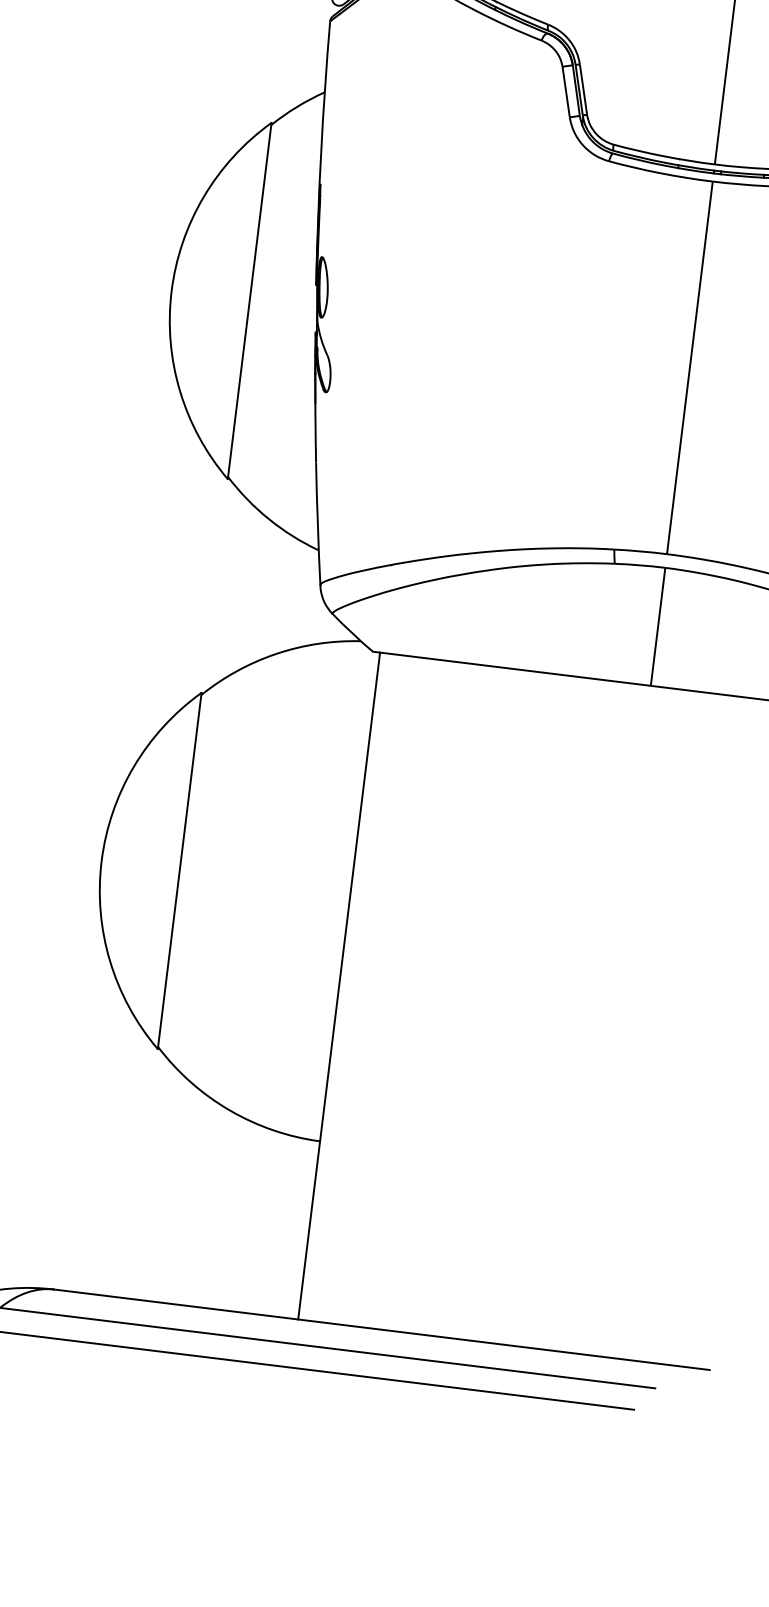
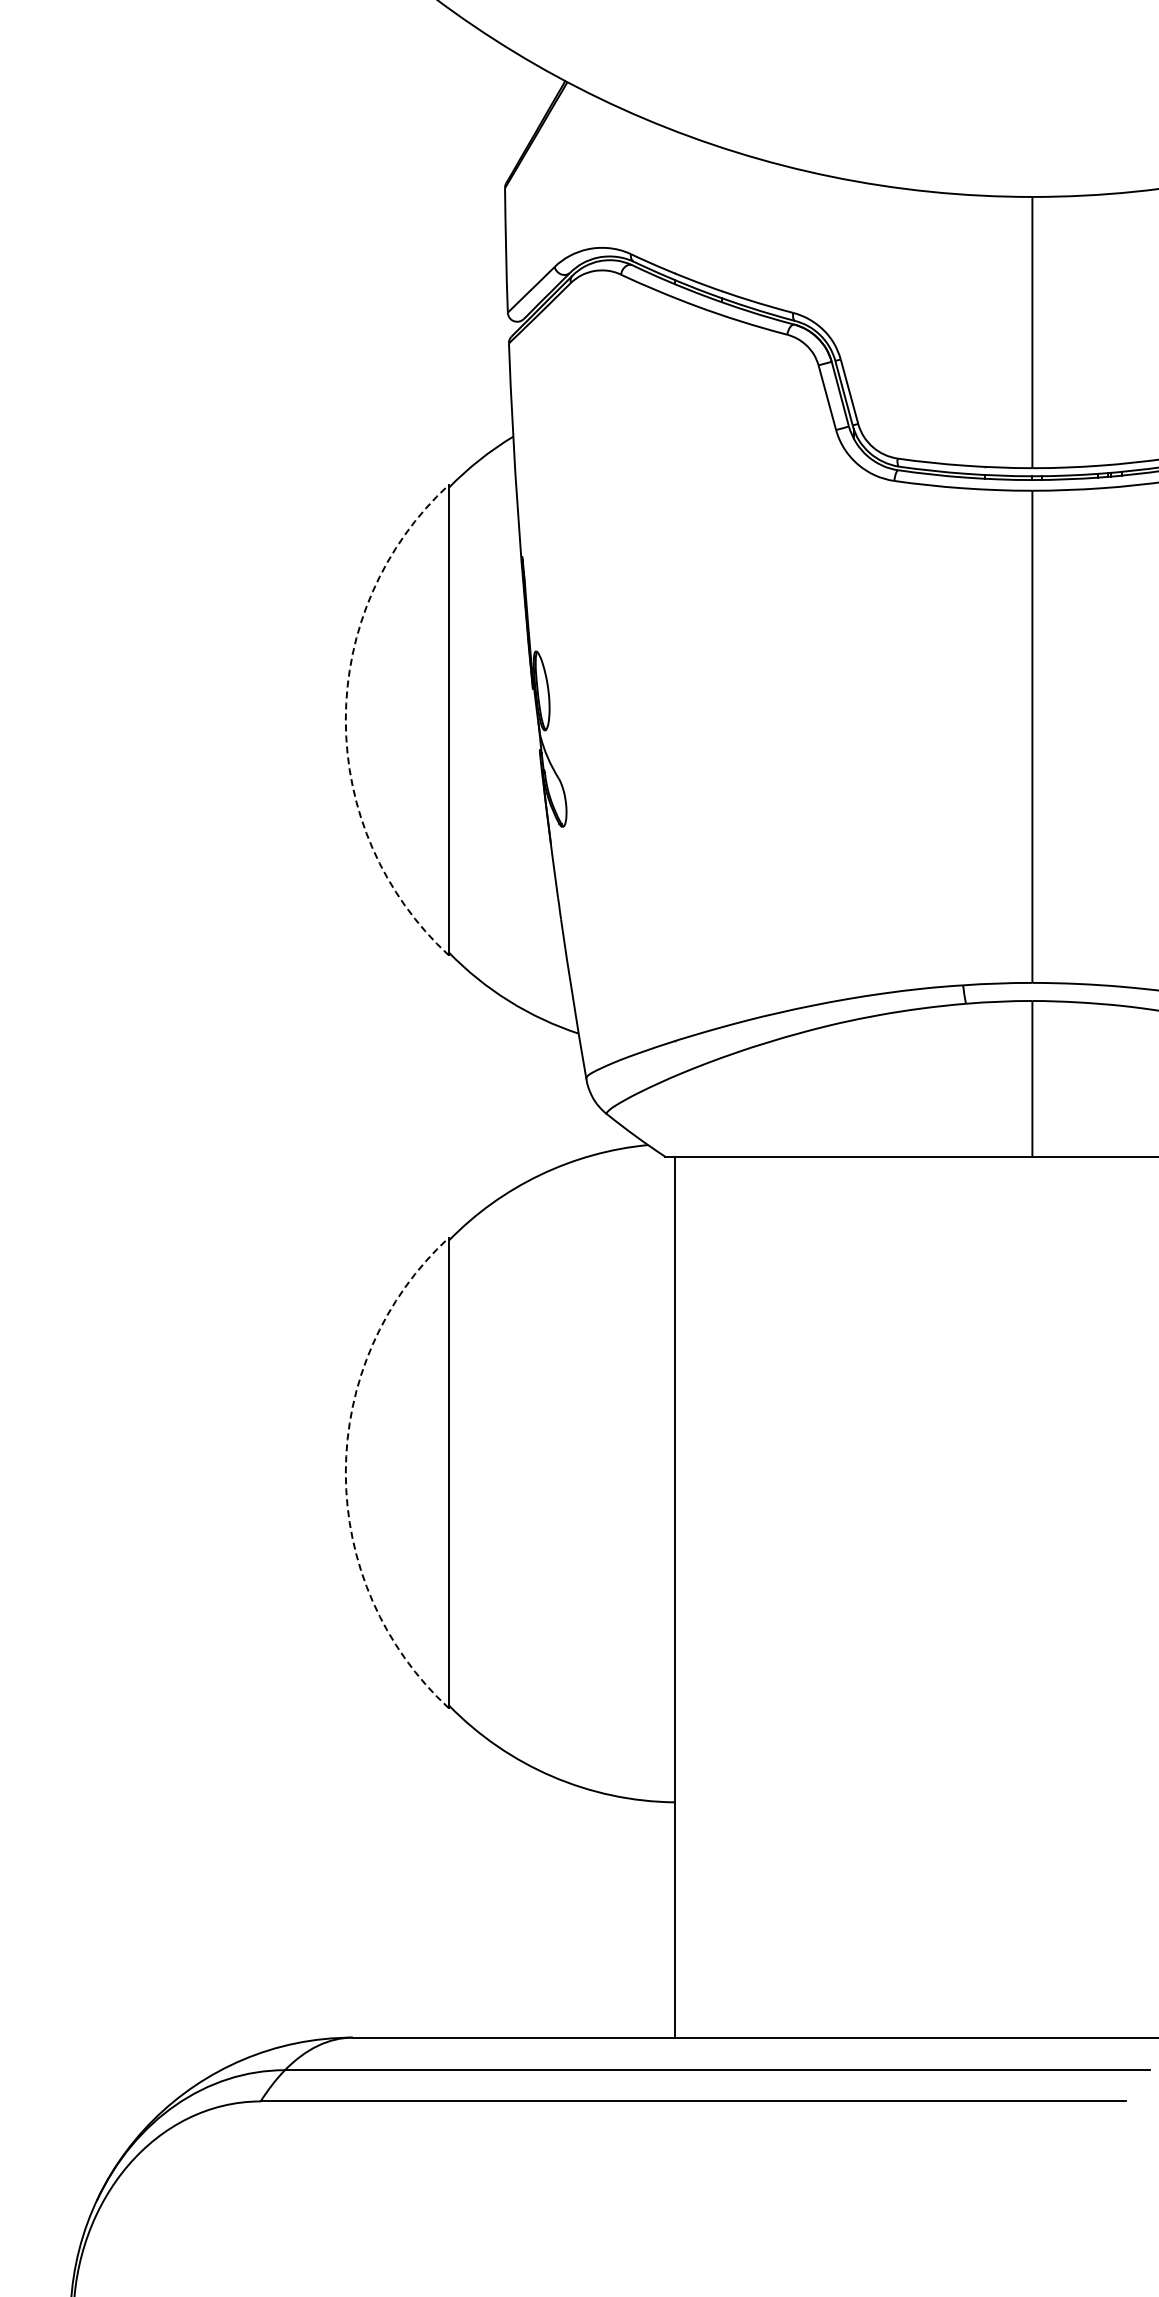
arc: (171, 291) -> (345, 720), solid -> dashed
arc: (101, 861) -> (345, 1473), solid -> dashed

